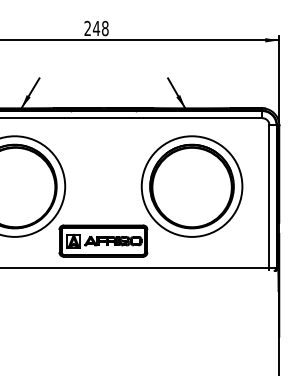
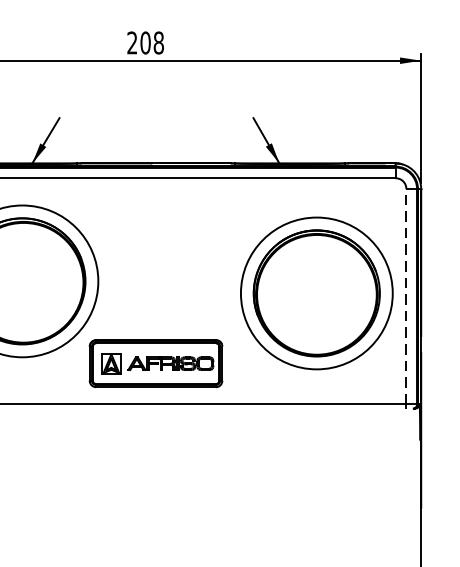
text: (96, 28) -> (145, 42), 248 -> 208
part: (191, 186) -> (315, 293), moved
line: (269, 196) -> (406, 296), solid -> dashed

